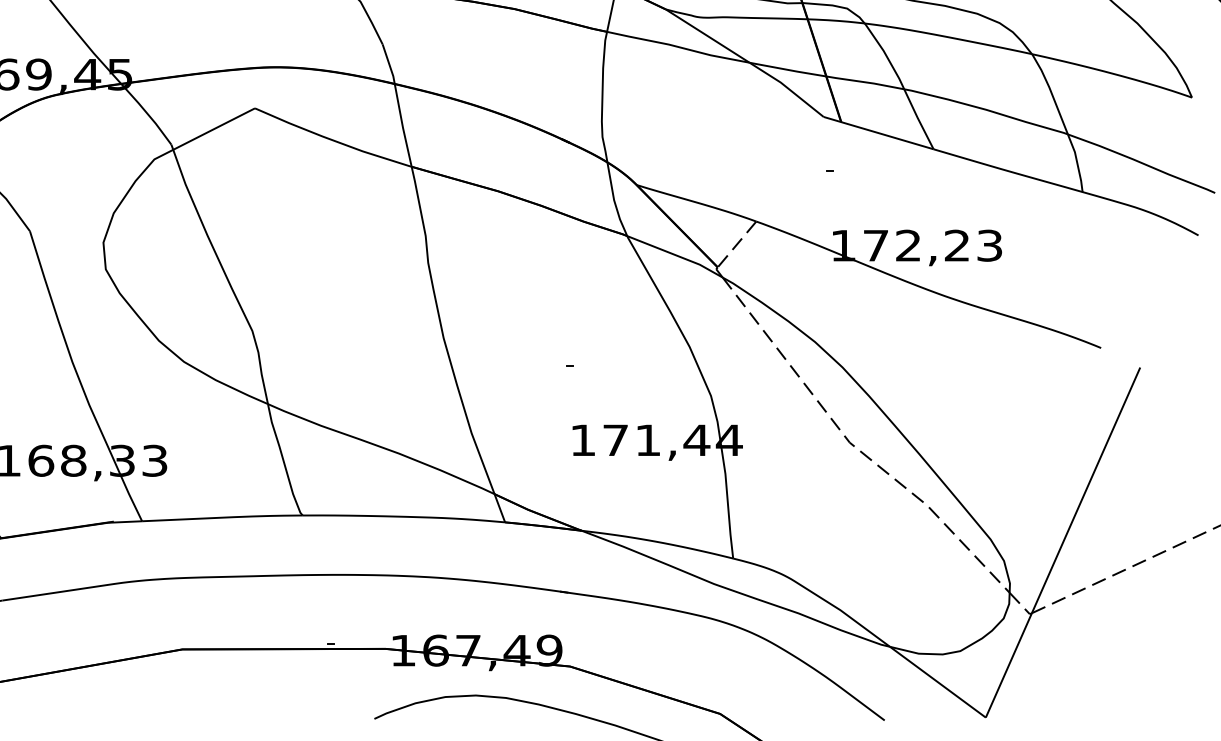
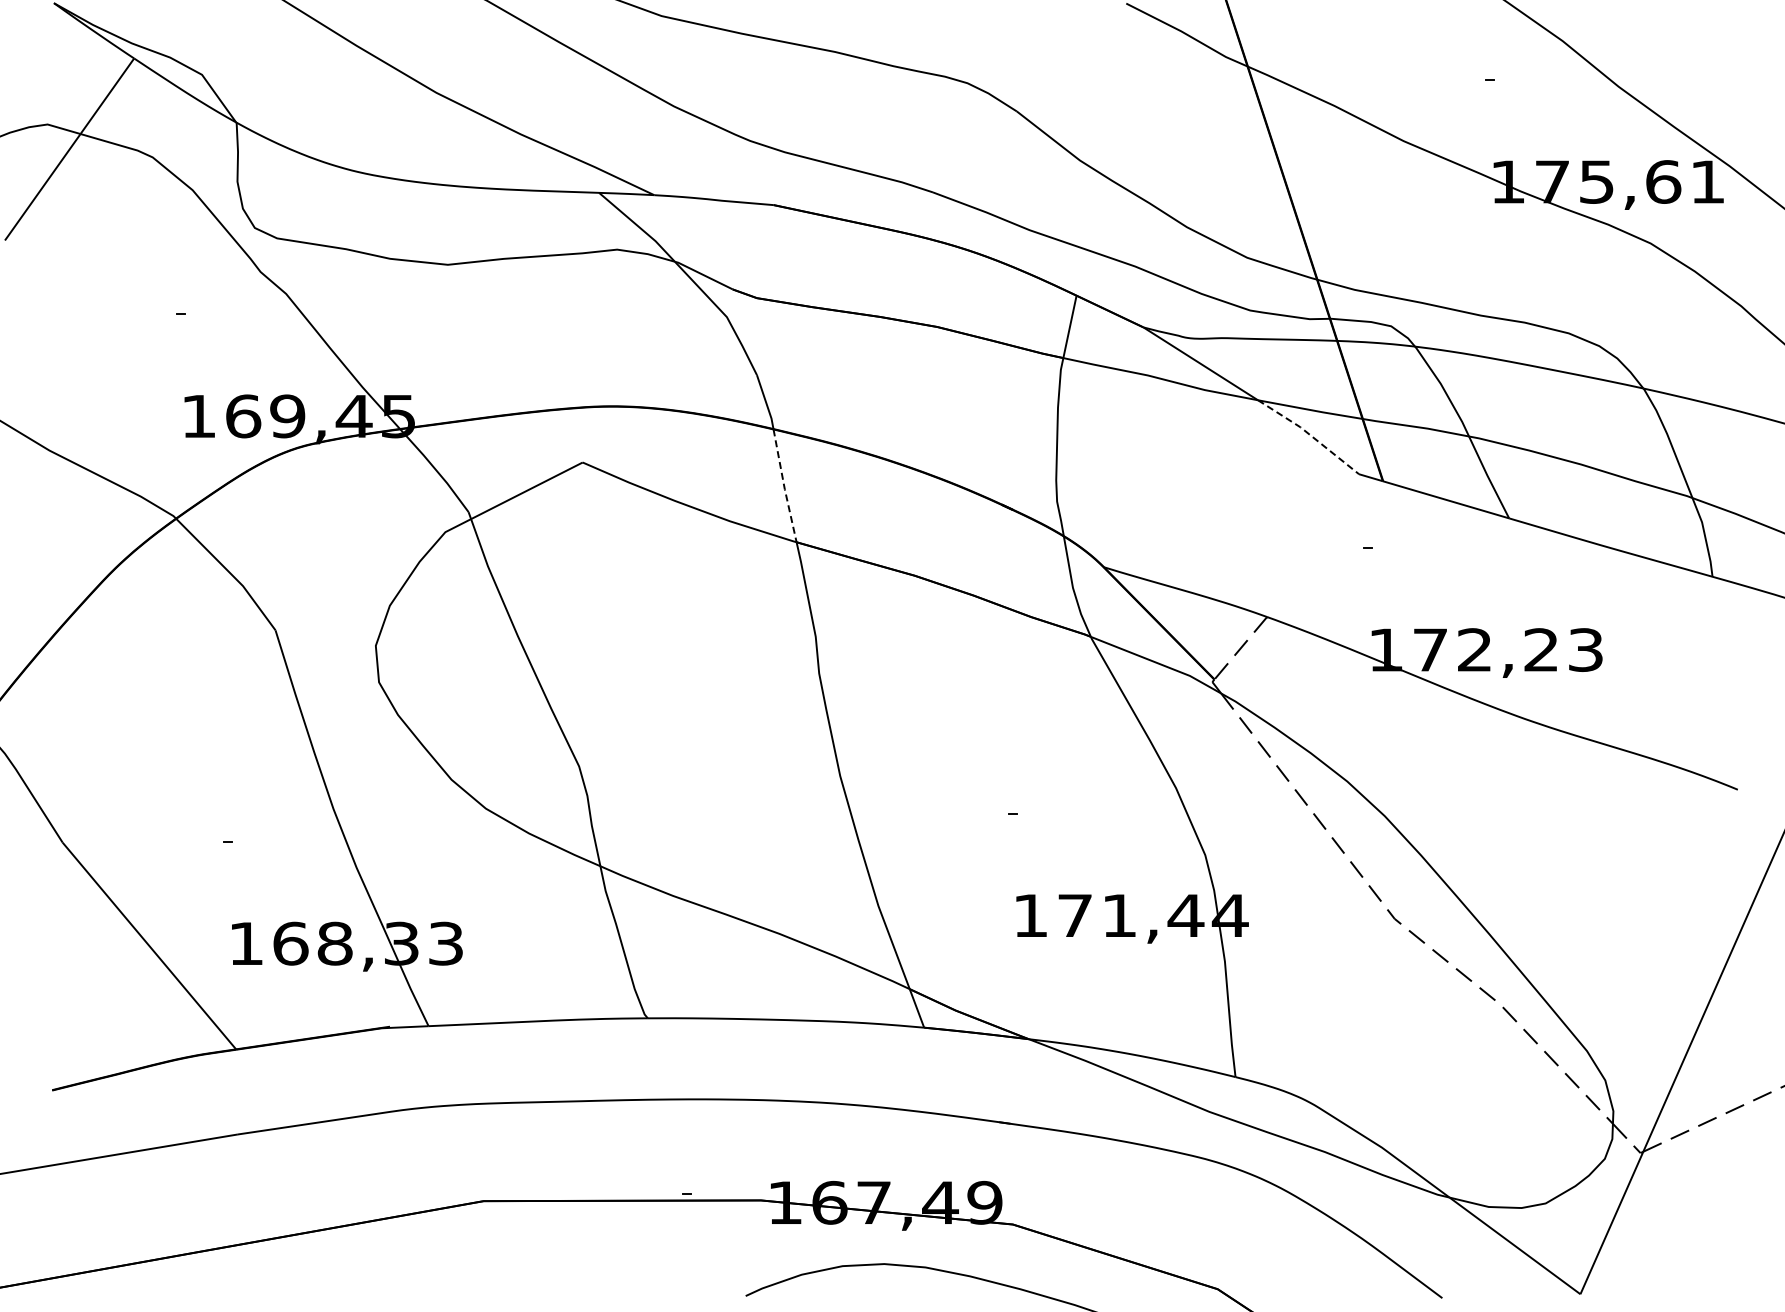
line: (787, 87) -> (1309, 434), solid -> dashed
line: (402, 126) -> (784, 487), solid -> dashed

